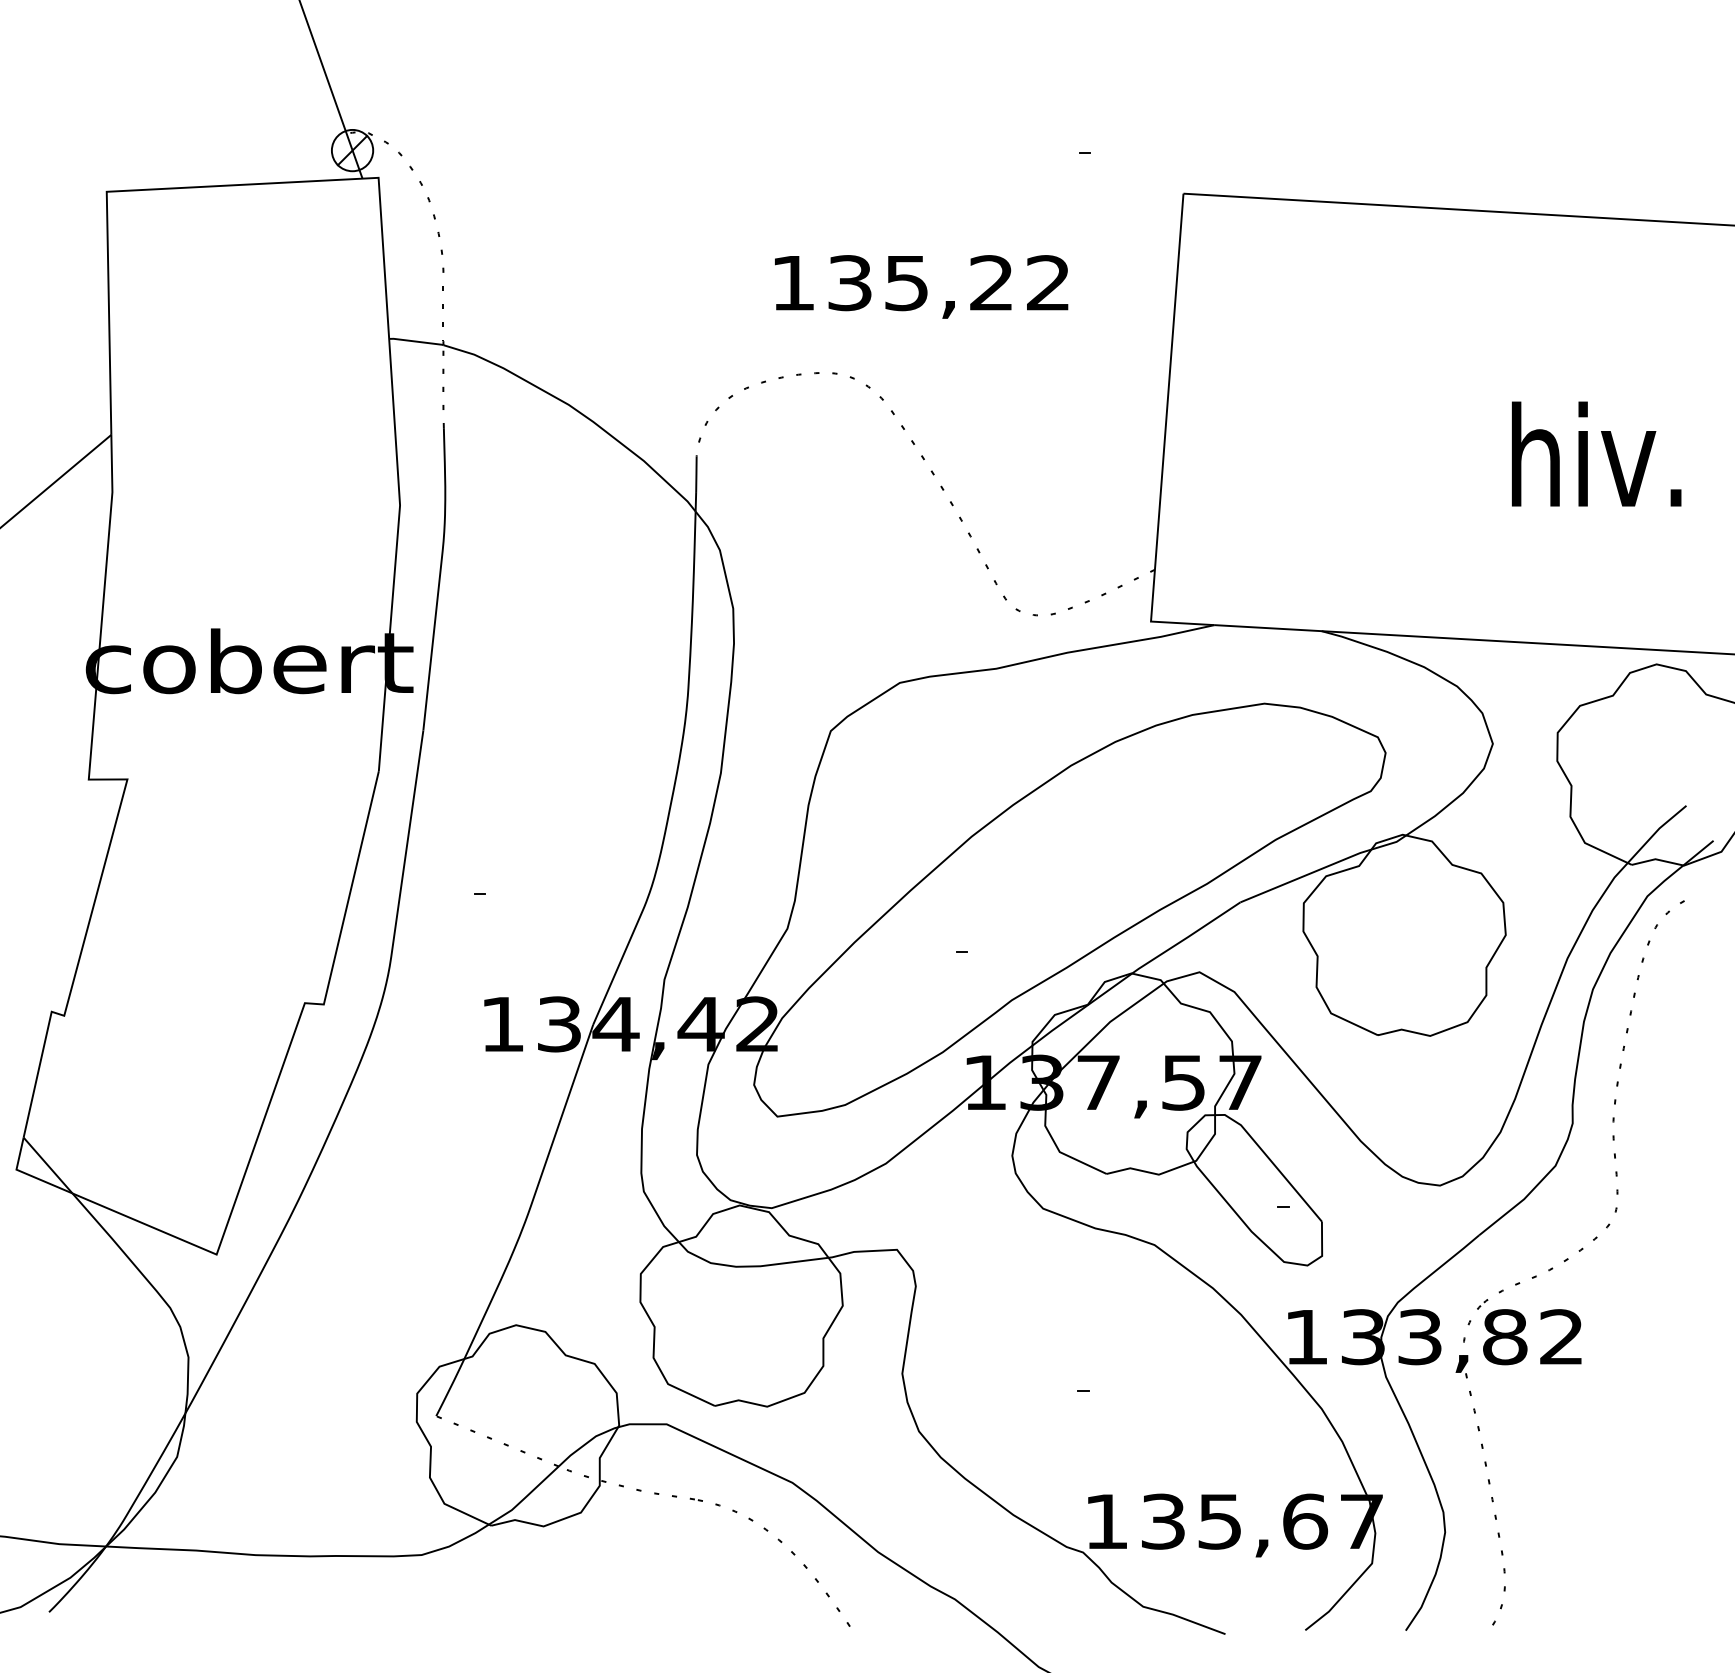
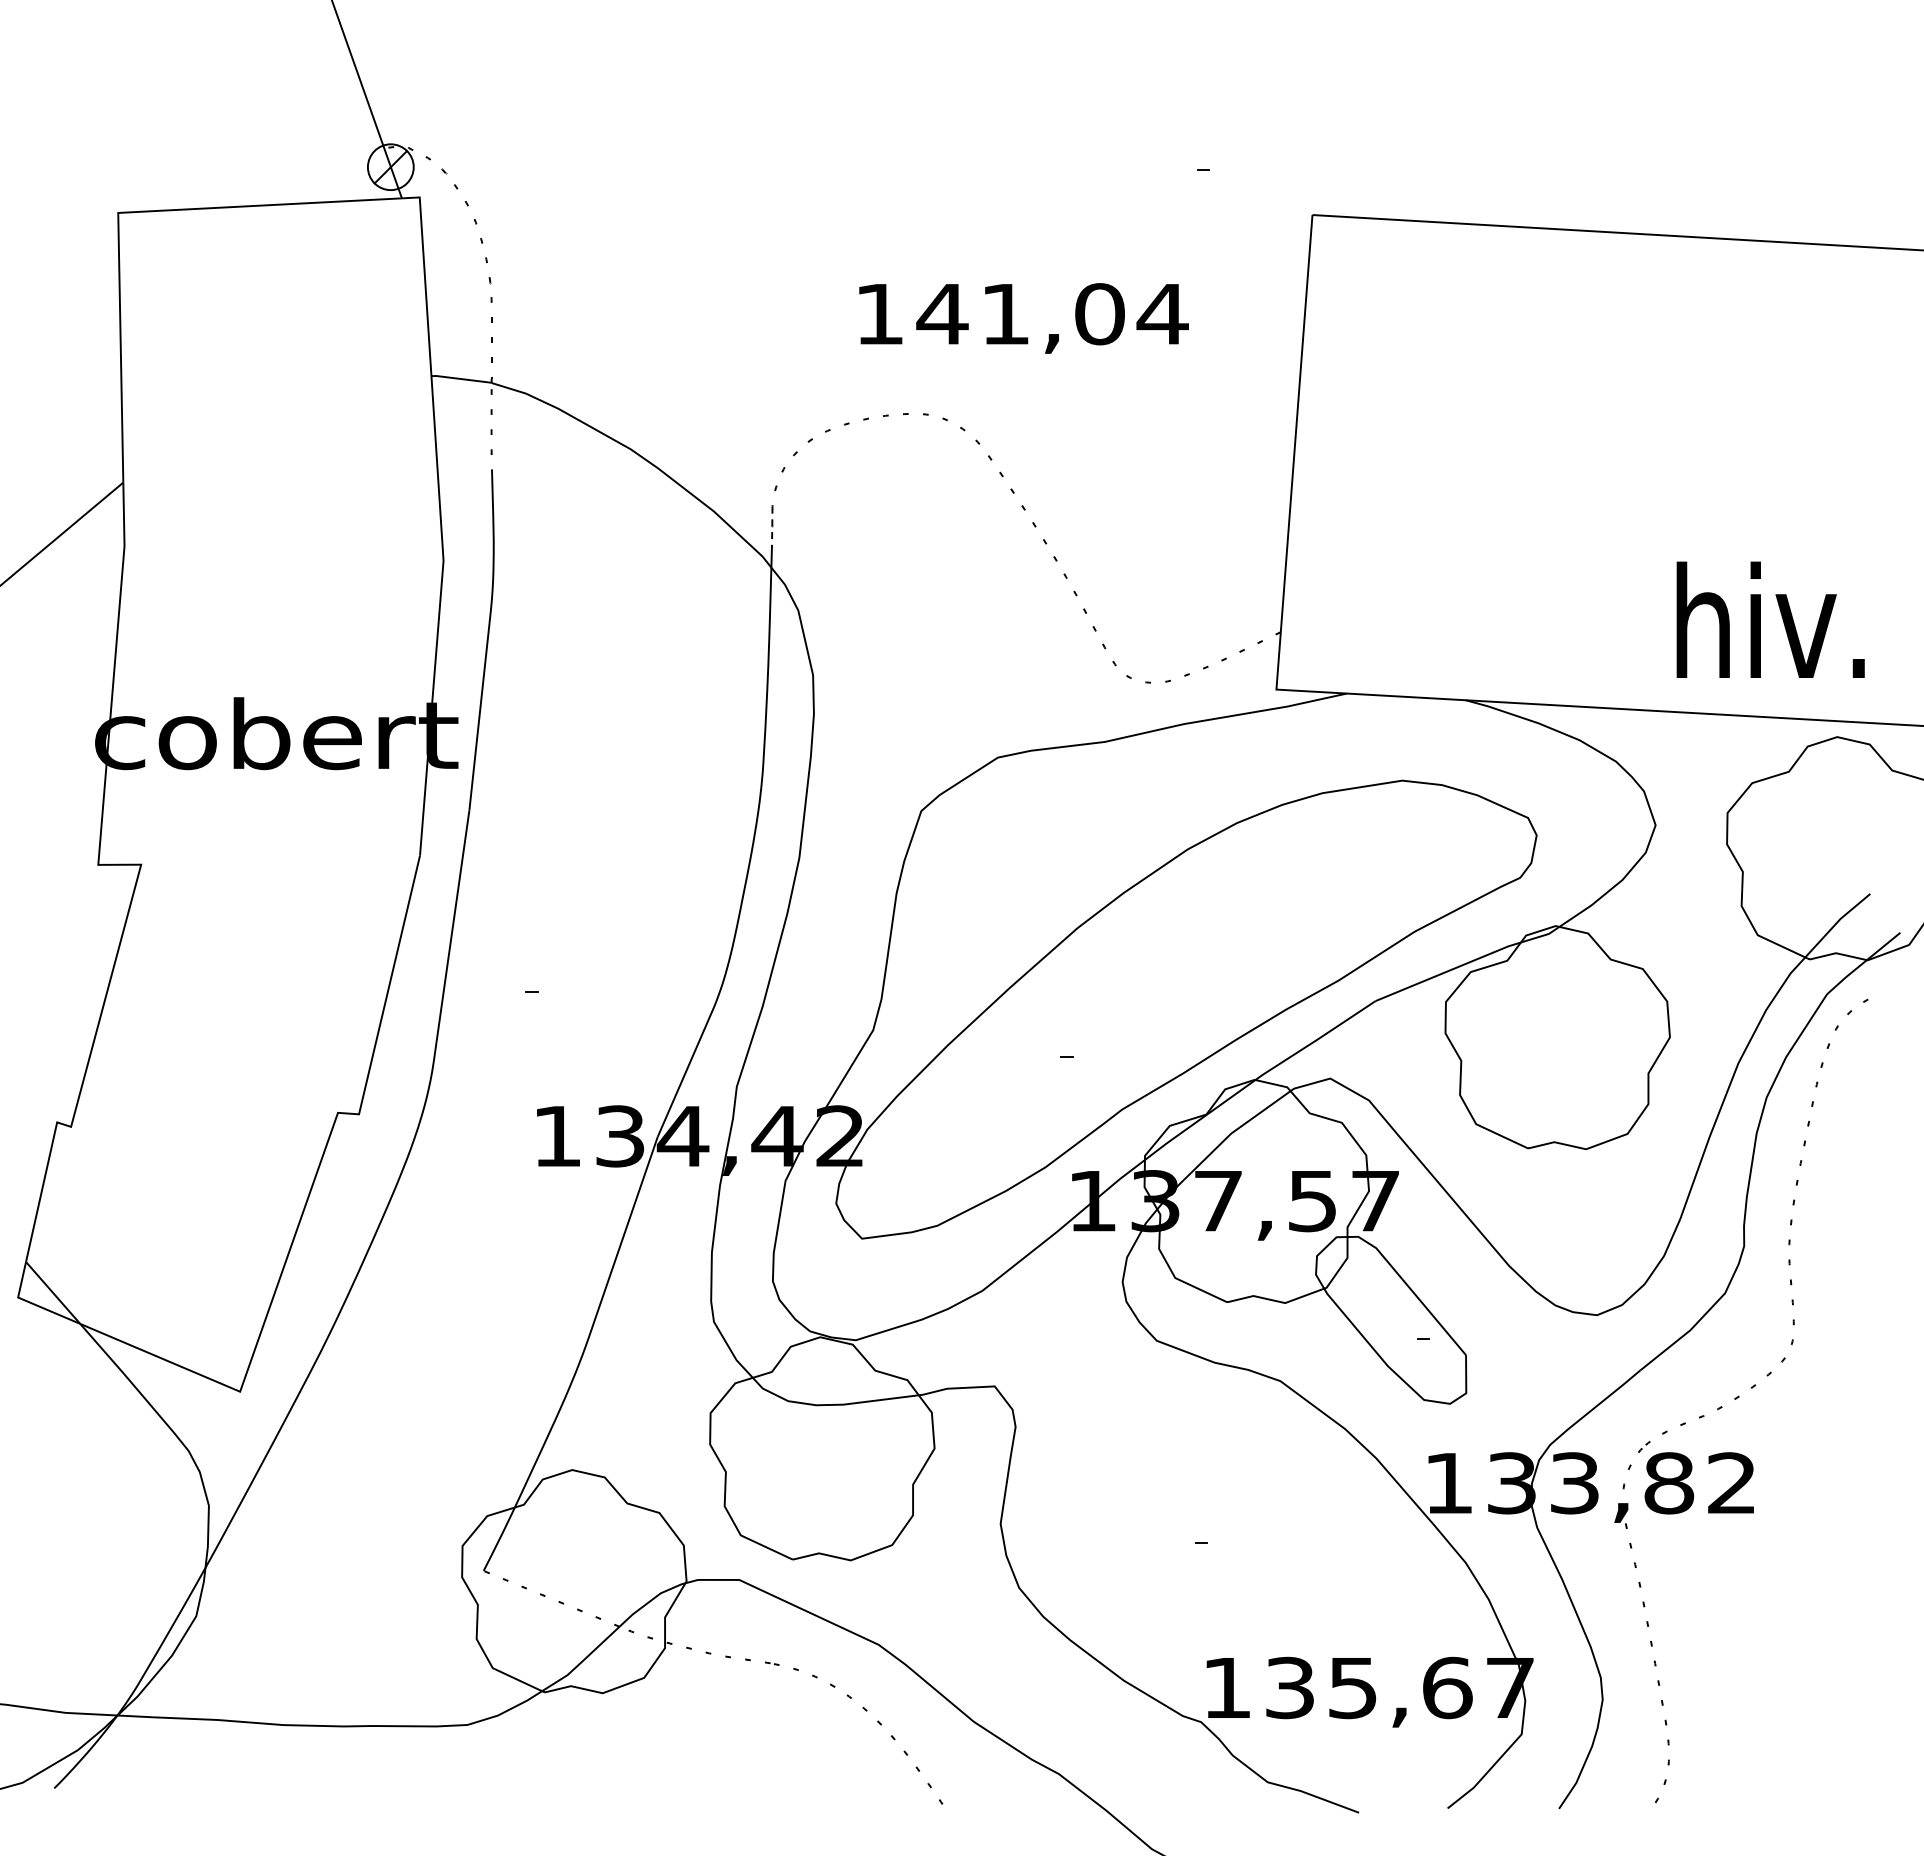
text: (949, 283) -> (1052, 314), 135,22 -> 141,04
text: (1596, 453) -> (1770, 619), moved
line: (696, 474) -> (772, 526), solid -> dashed

